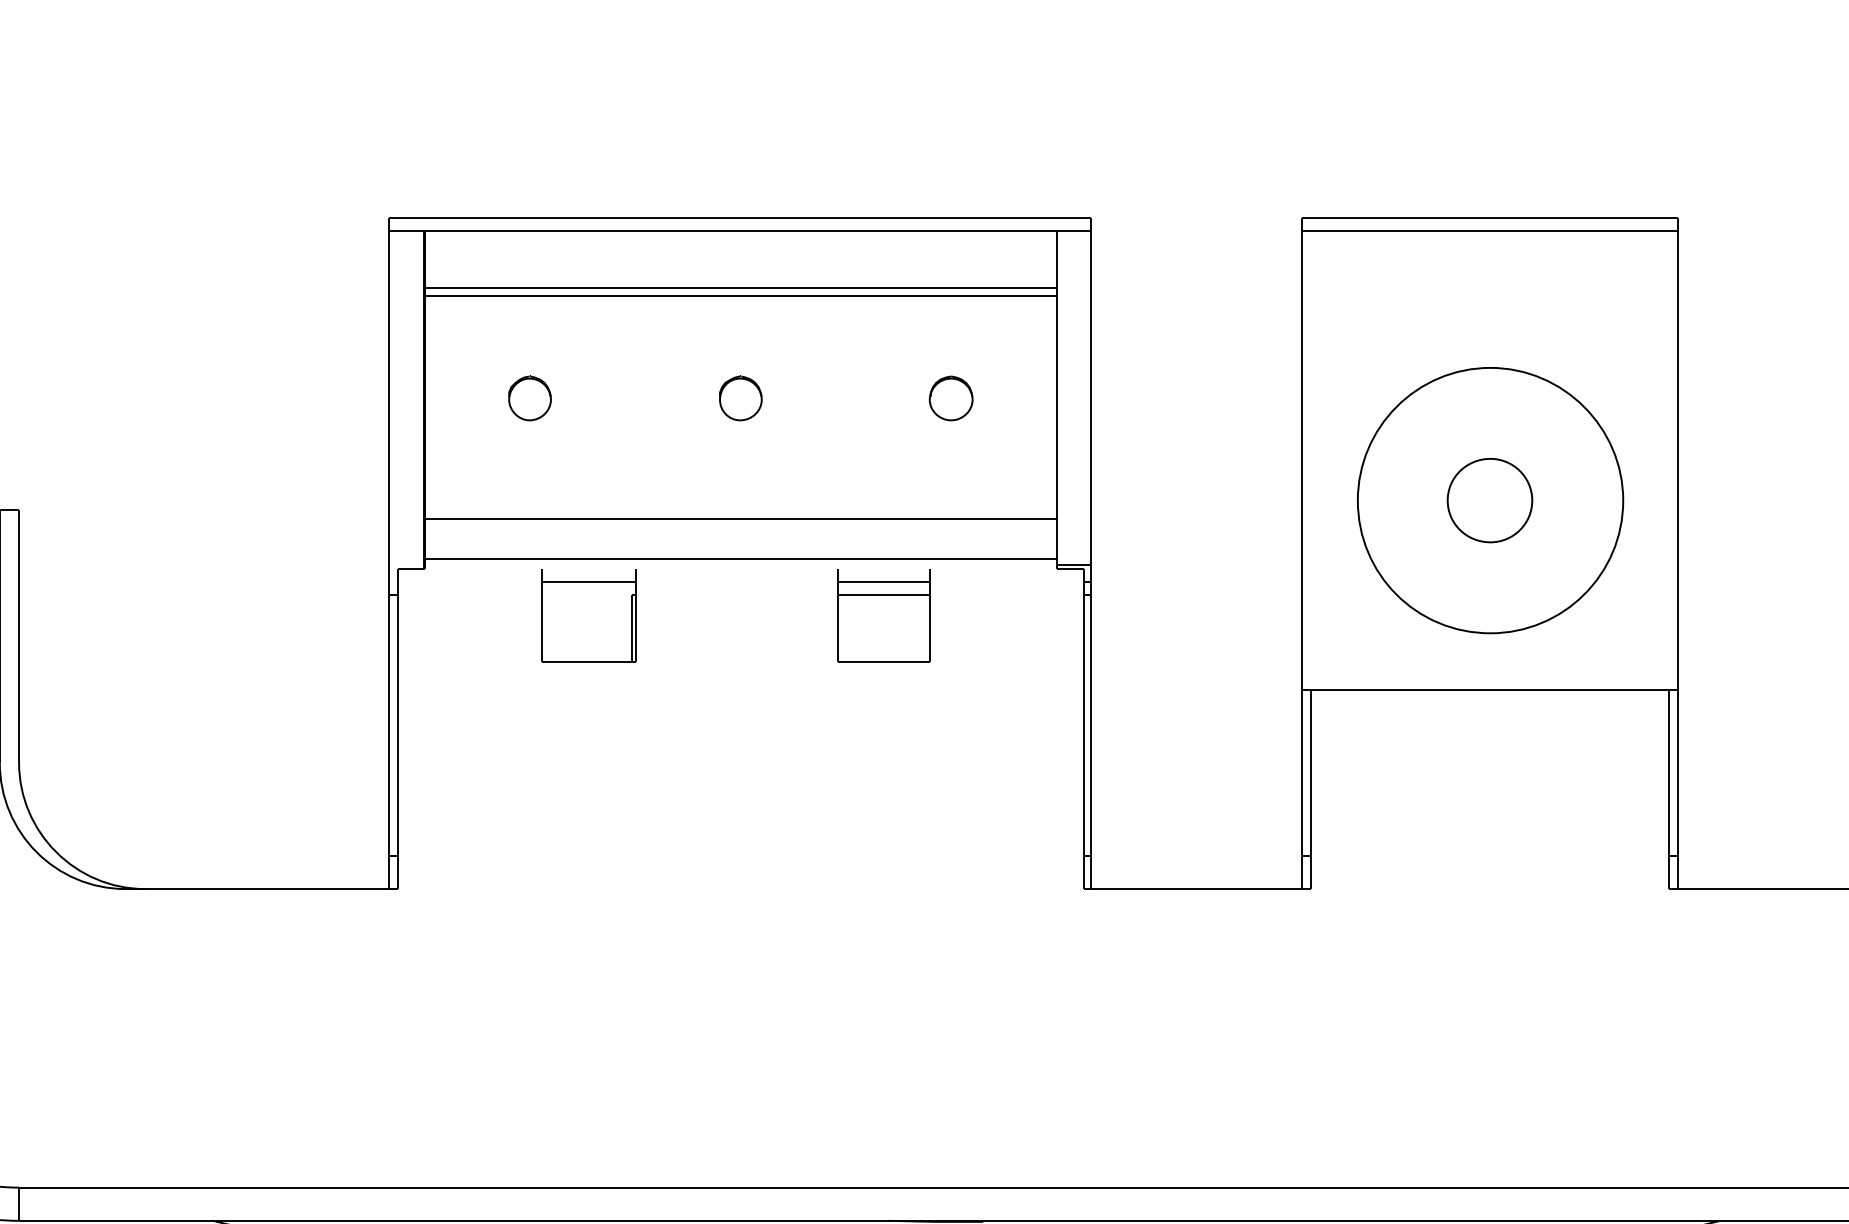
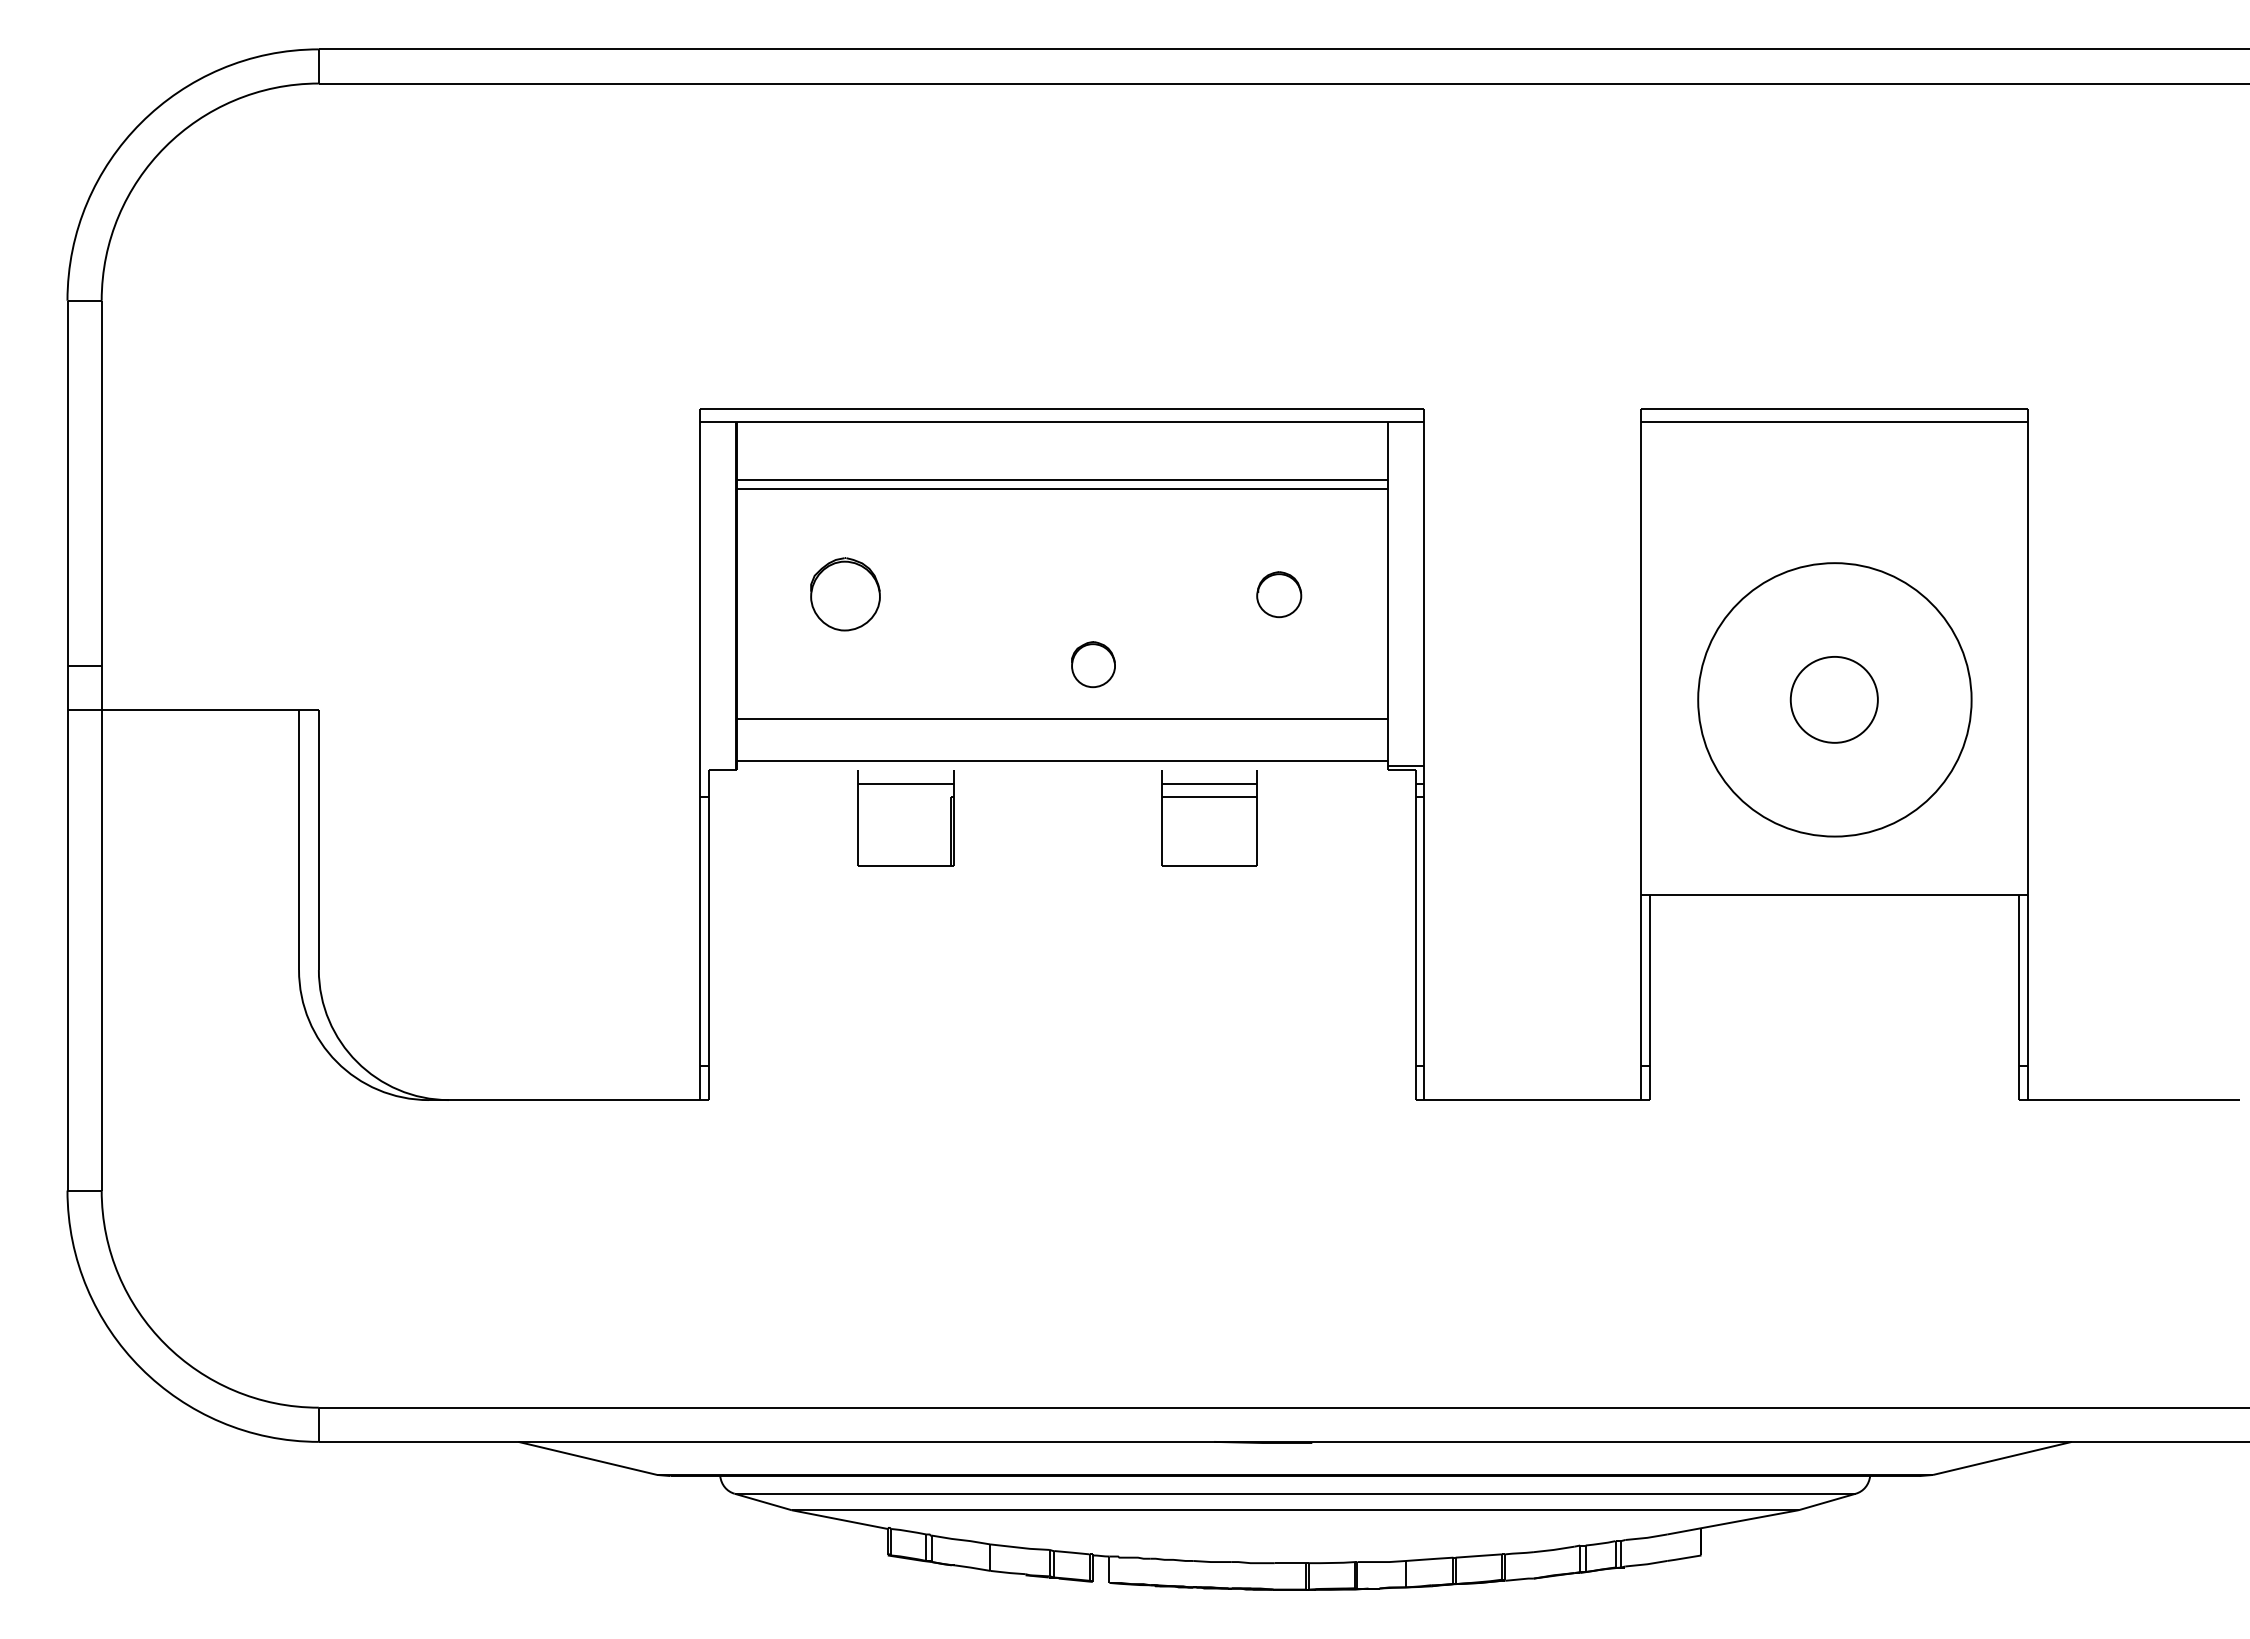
part: (529, 398) -> (844, 594), size x1.6
part: (740, 398) -> (1093, 664), moved

